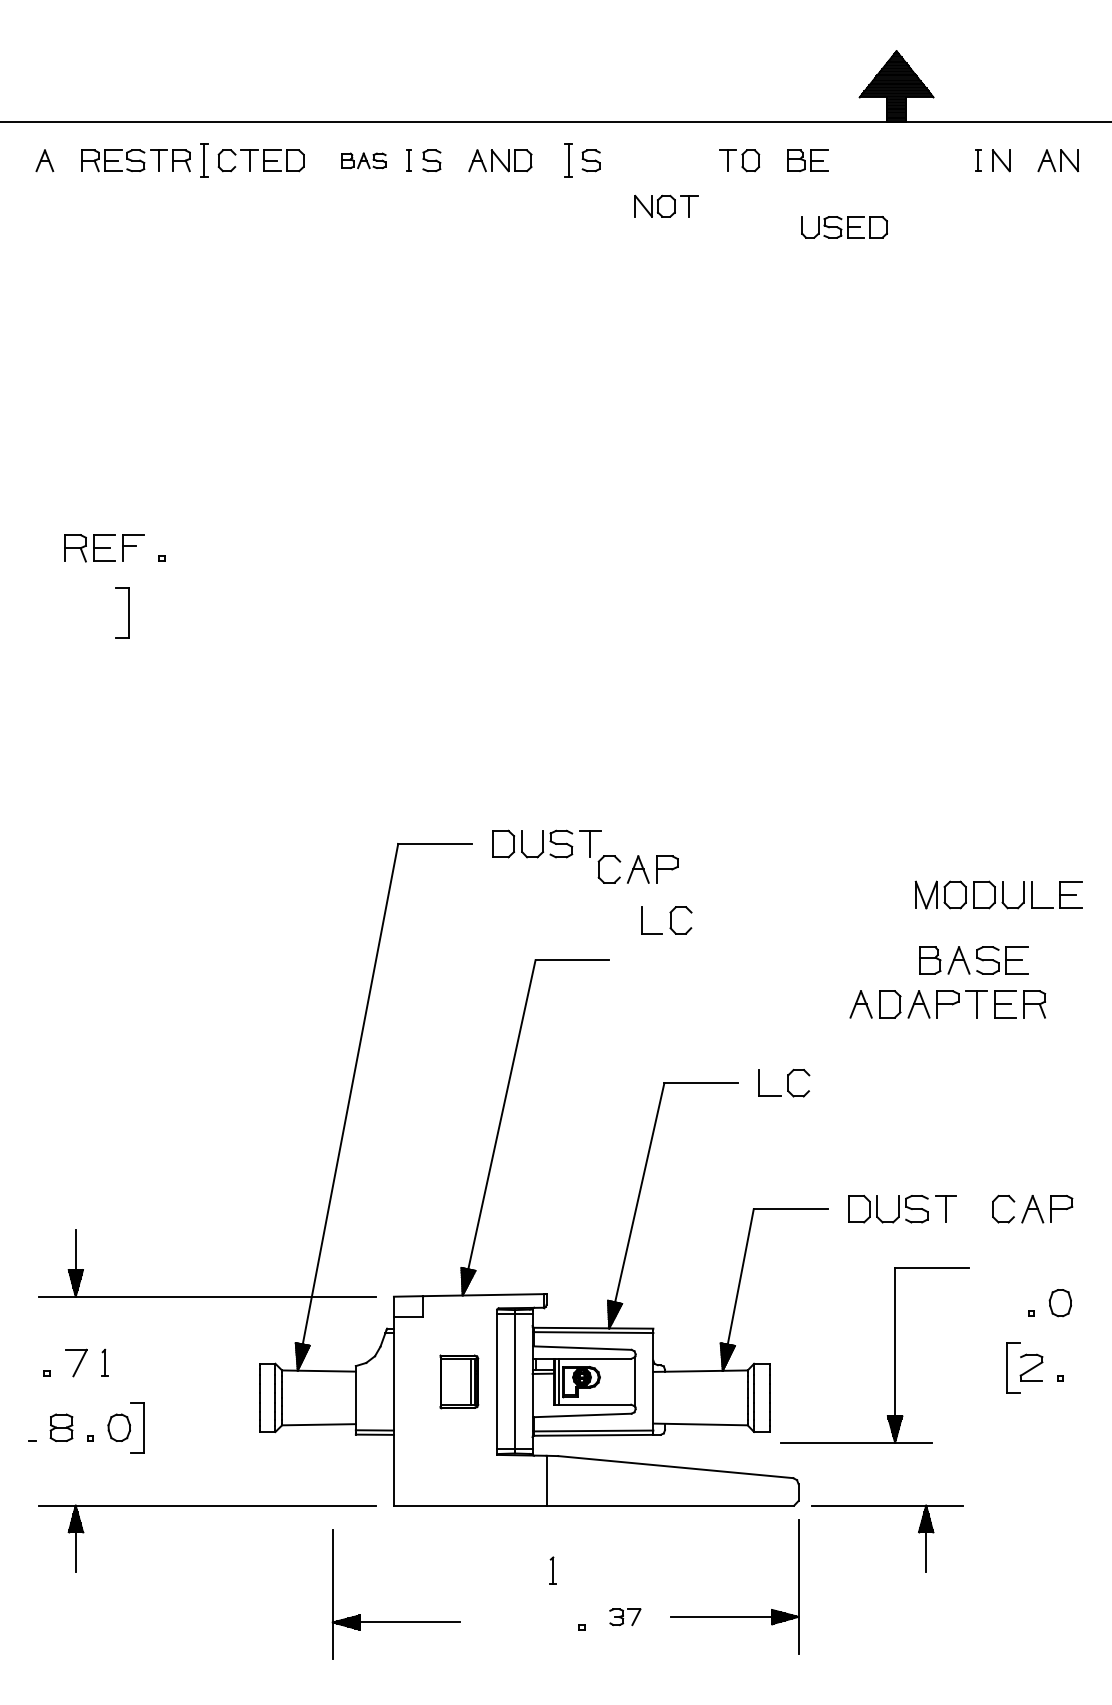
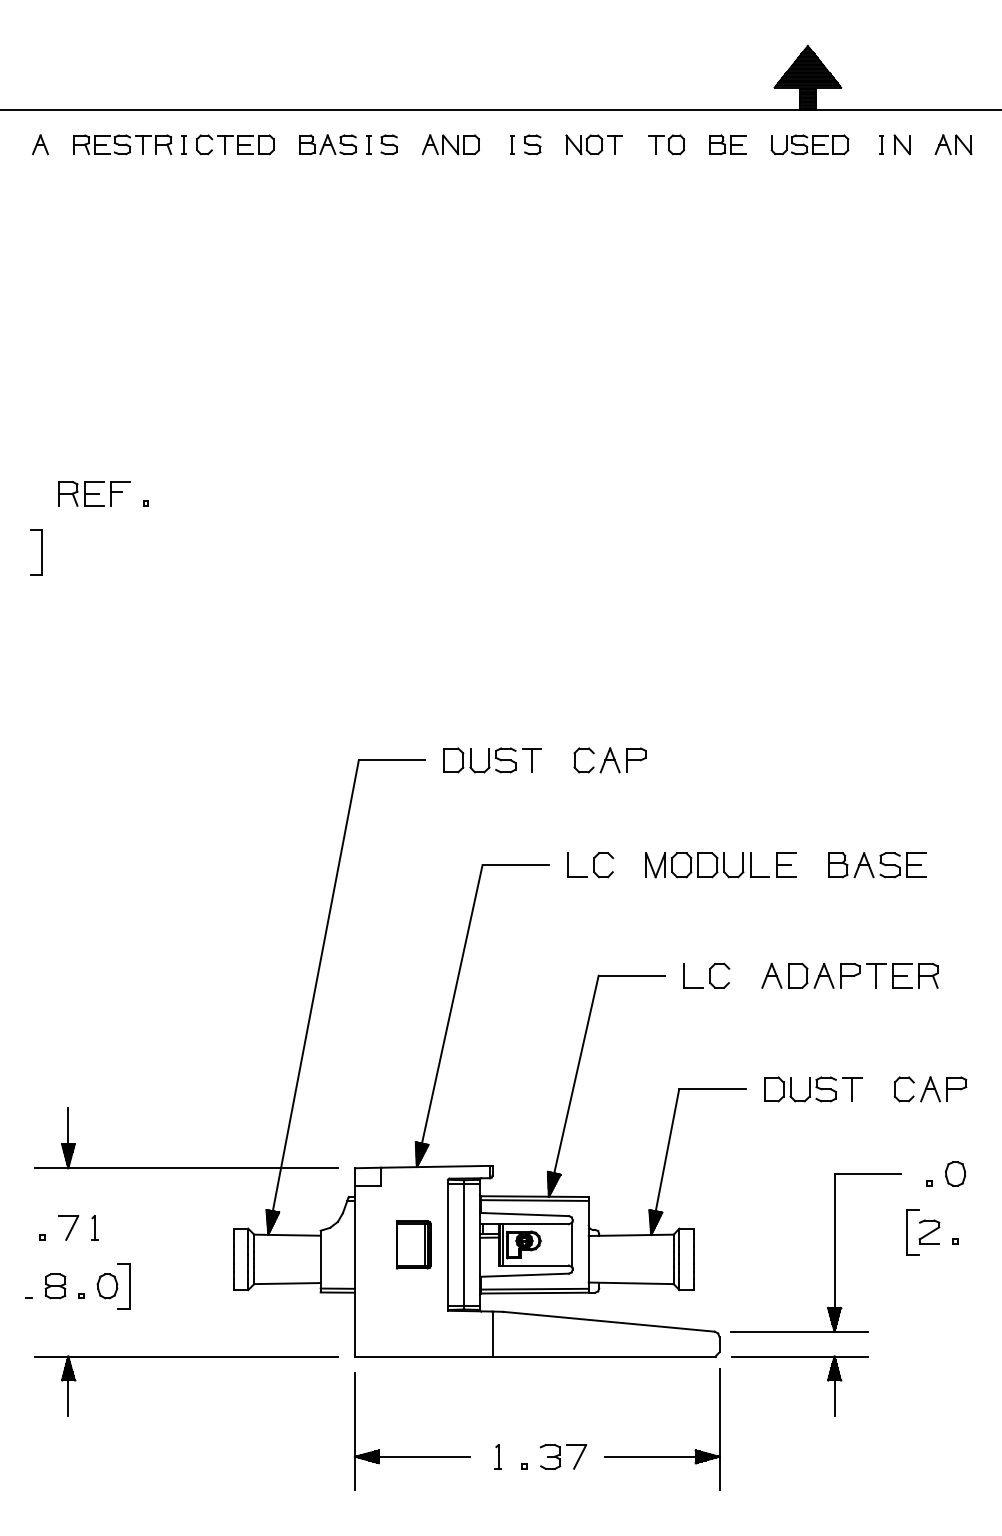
part: (203, 160) -> (183, 144), size x0.62
part: (363, 160) -> (327, 144), size x1.43
part: (568, 160) -> (512, 144), size x0.62
part: (665, 205) -> (593, 144), moved
part: (844, 227) -> (809, 144), moved
part: (122, 613) -> (36, 552), moved
part: (637, 869) -> (609, 760), moved
part: (998, 895) -> (720, 865), moved
part: (666, 920) -> (590, 865), moved
part: (947, 1004) -> (849, 975), moved
part: (895, 1354) -> (834, 1252), moved
part: (552, 1570) -> (497, 1456), moved
part: (625, 1616) -> (563, 1456), size x1.67
part: (395, 1622) -> (411, 1456), moved

